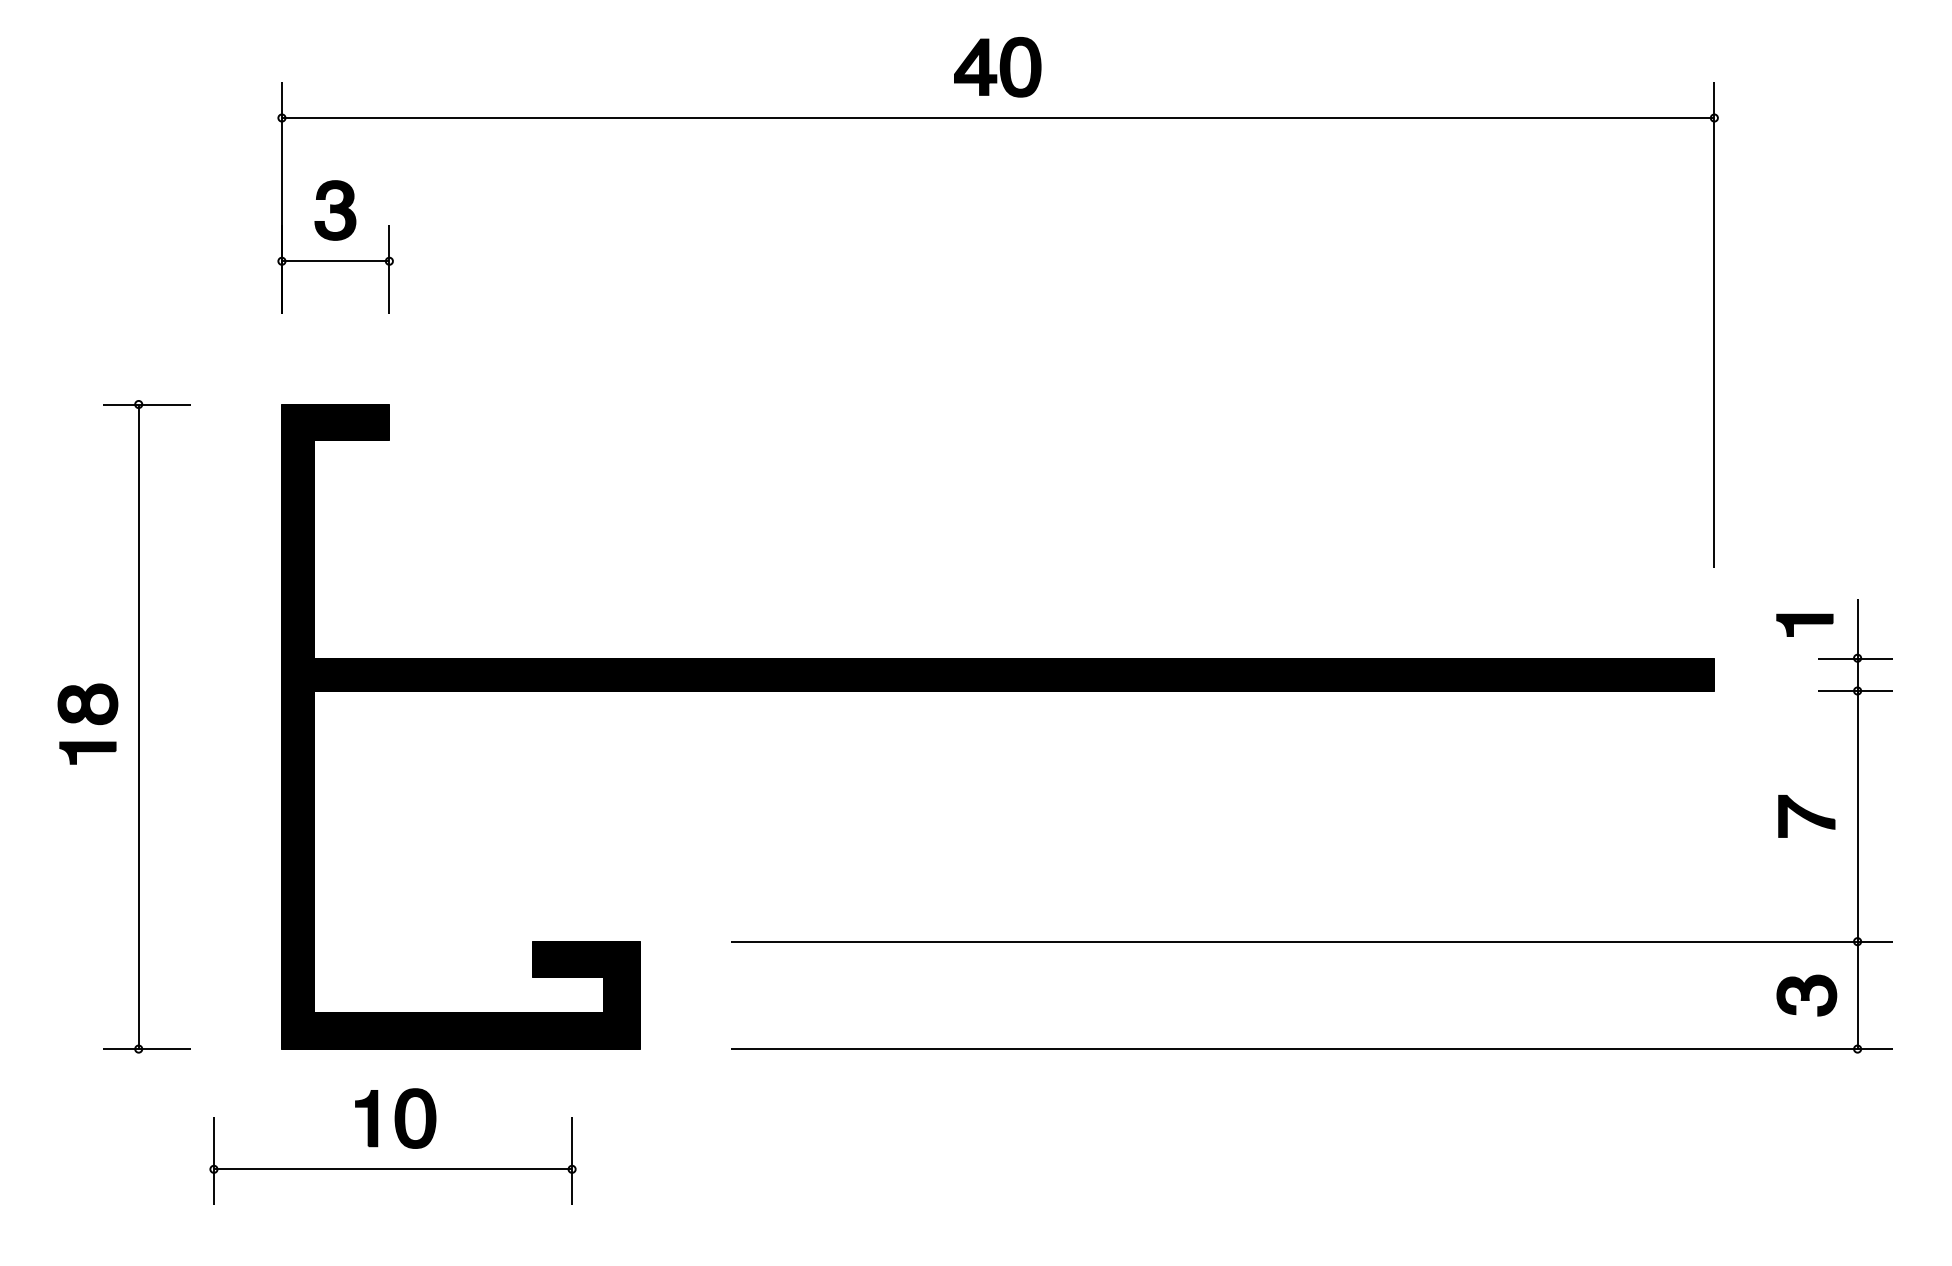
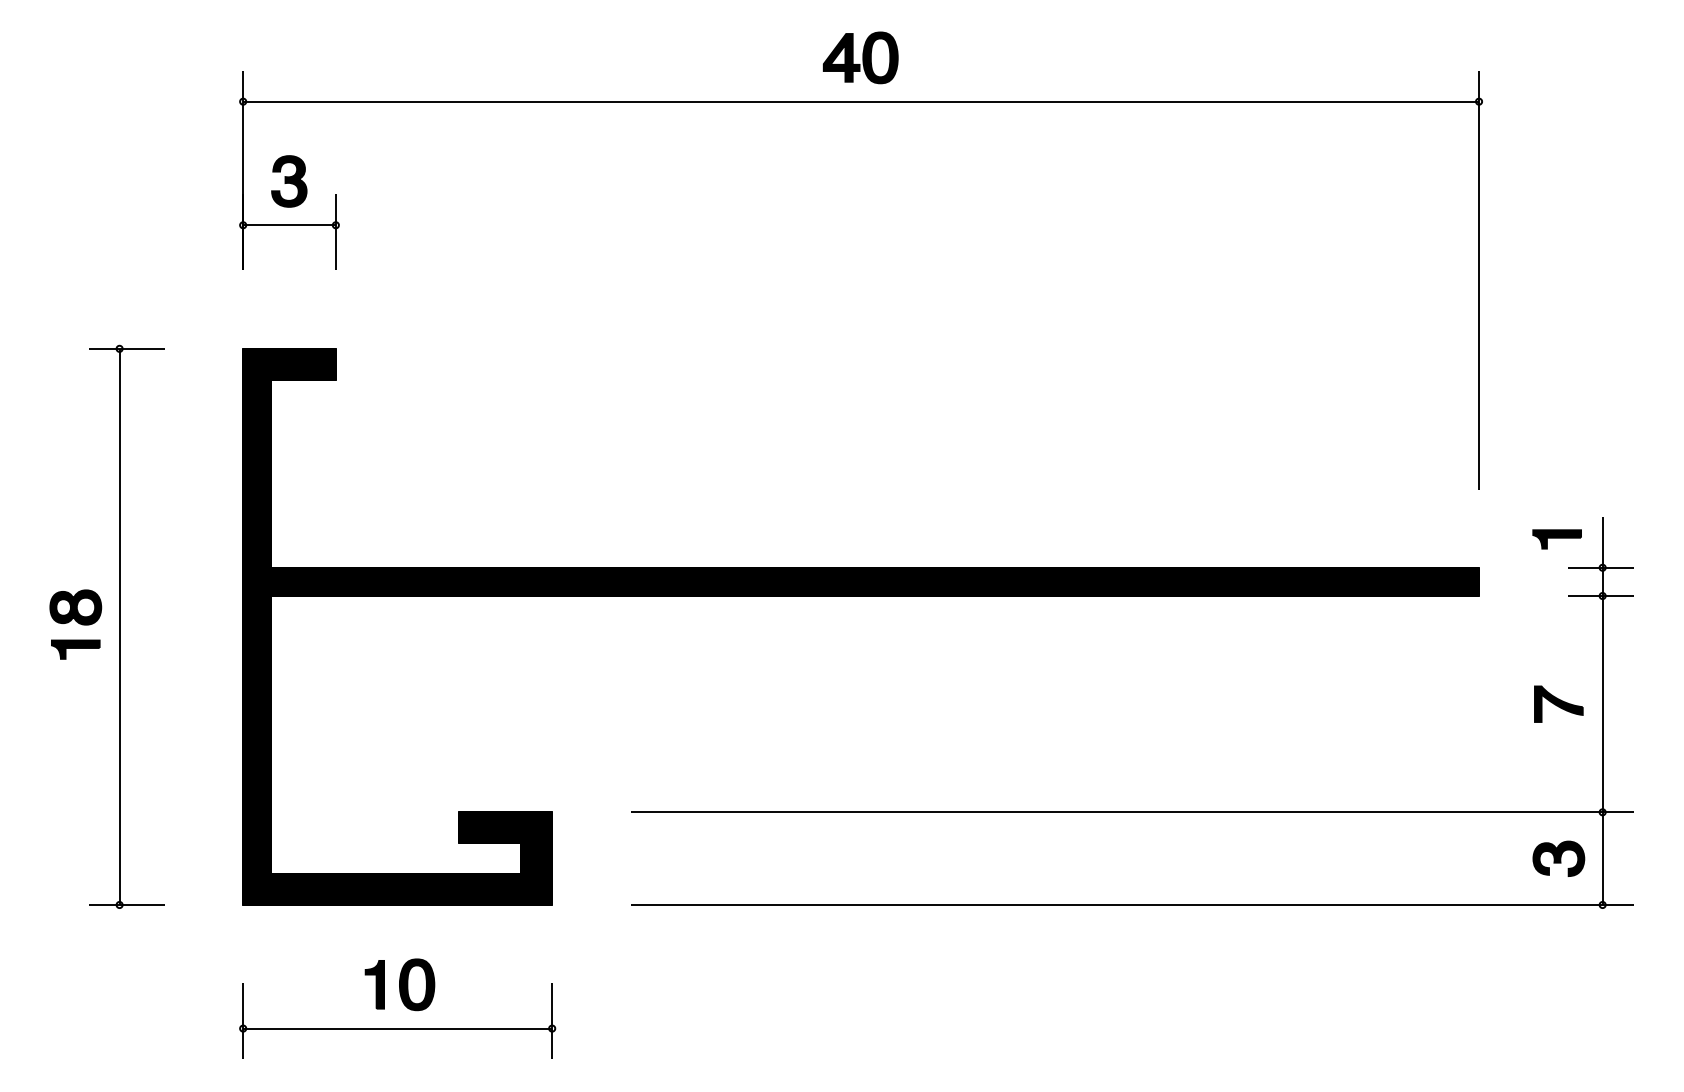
part: (400, 1142) -> (404, 1005), moved

